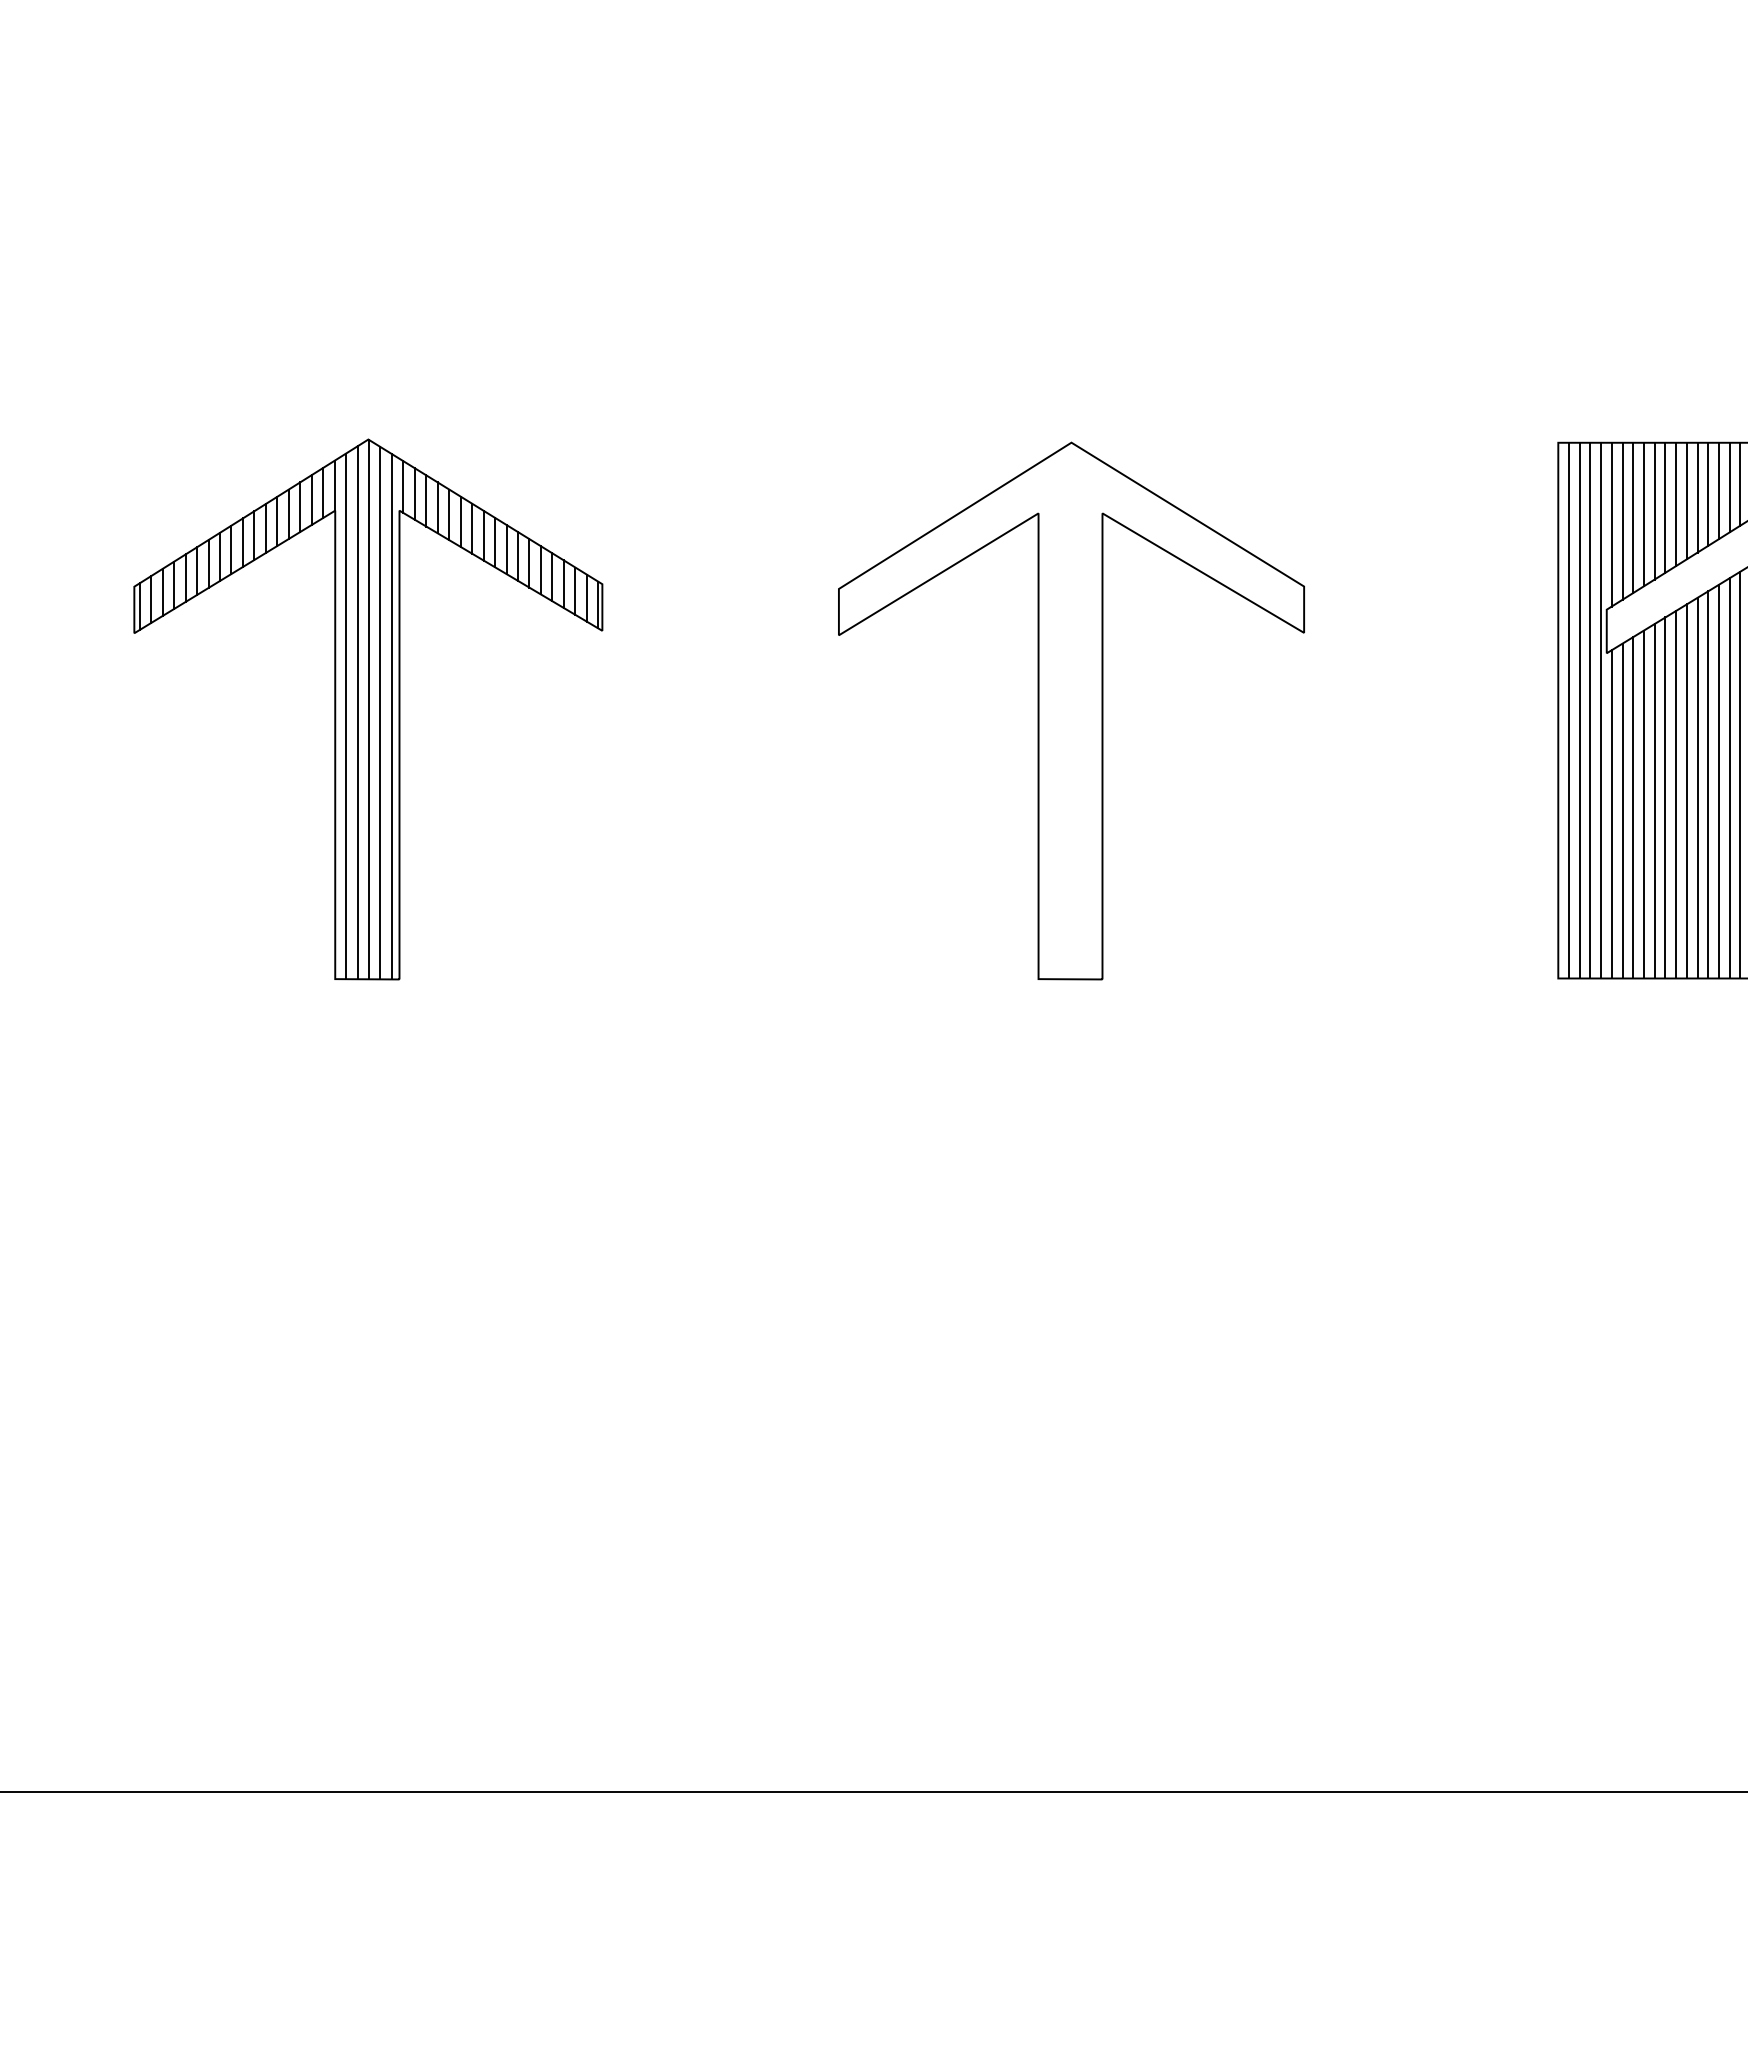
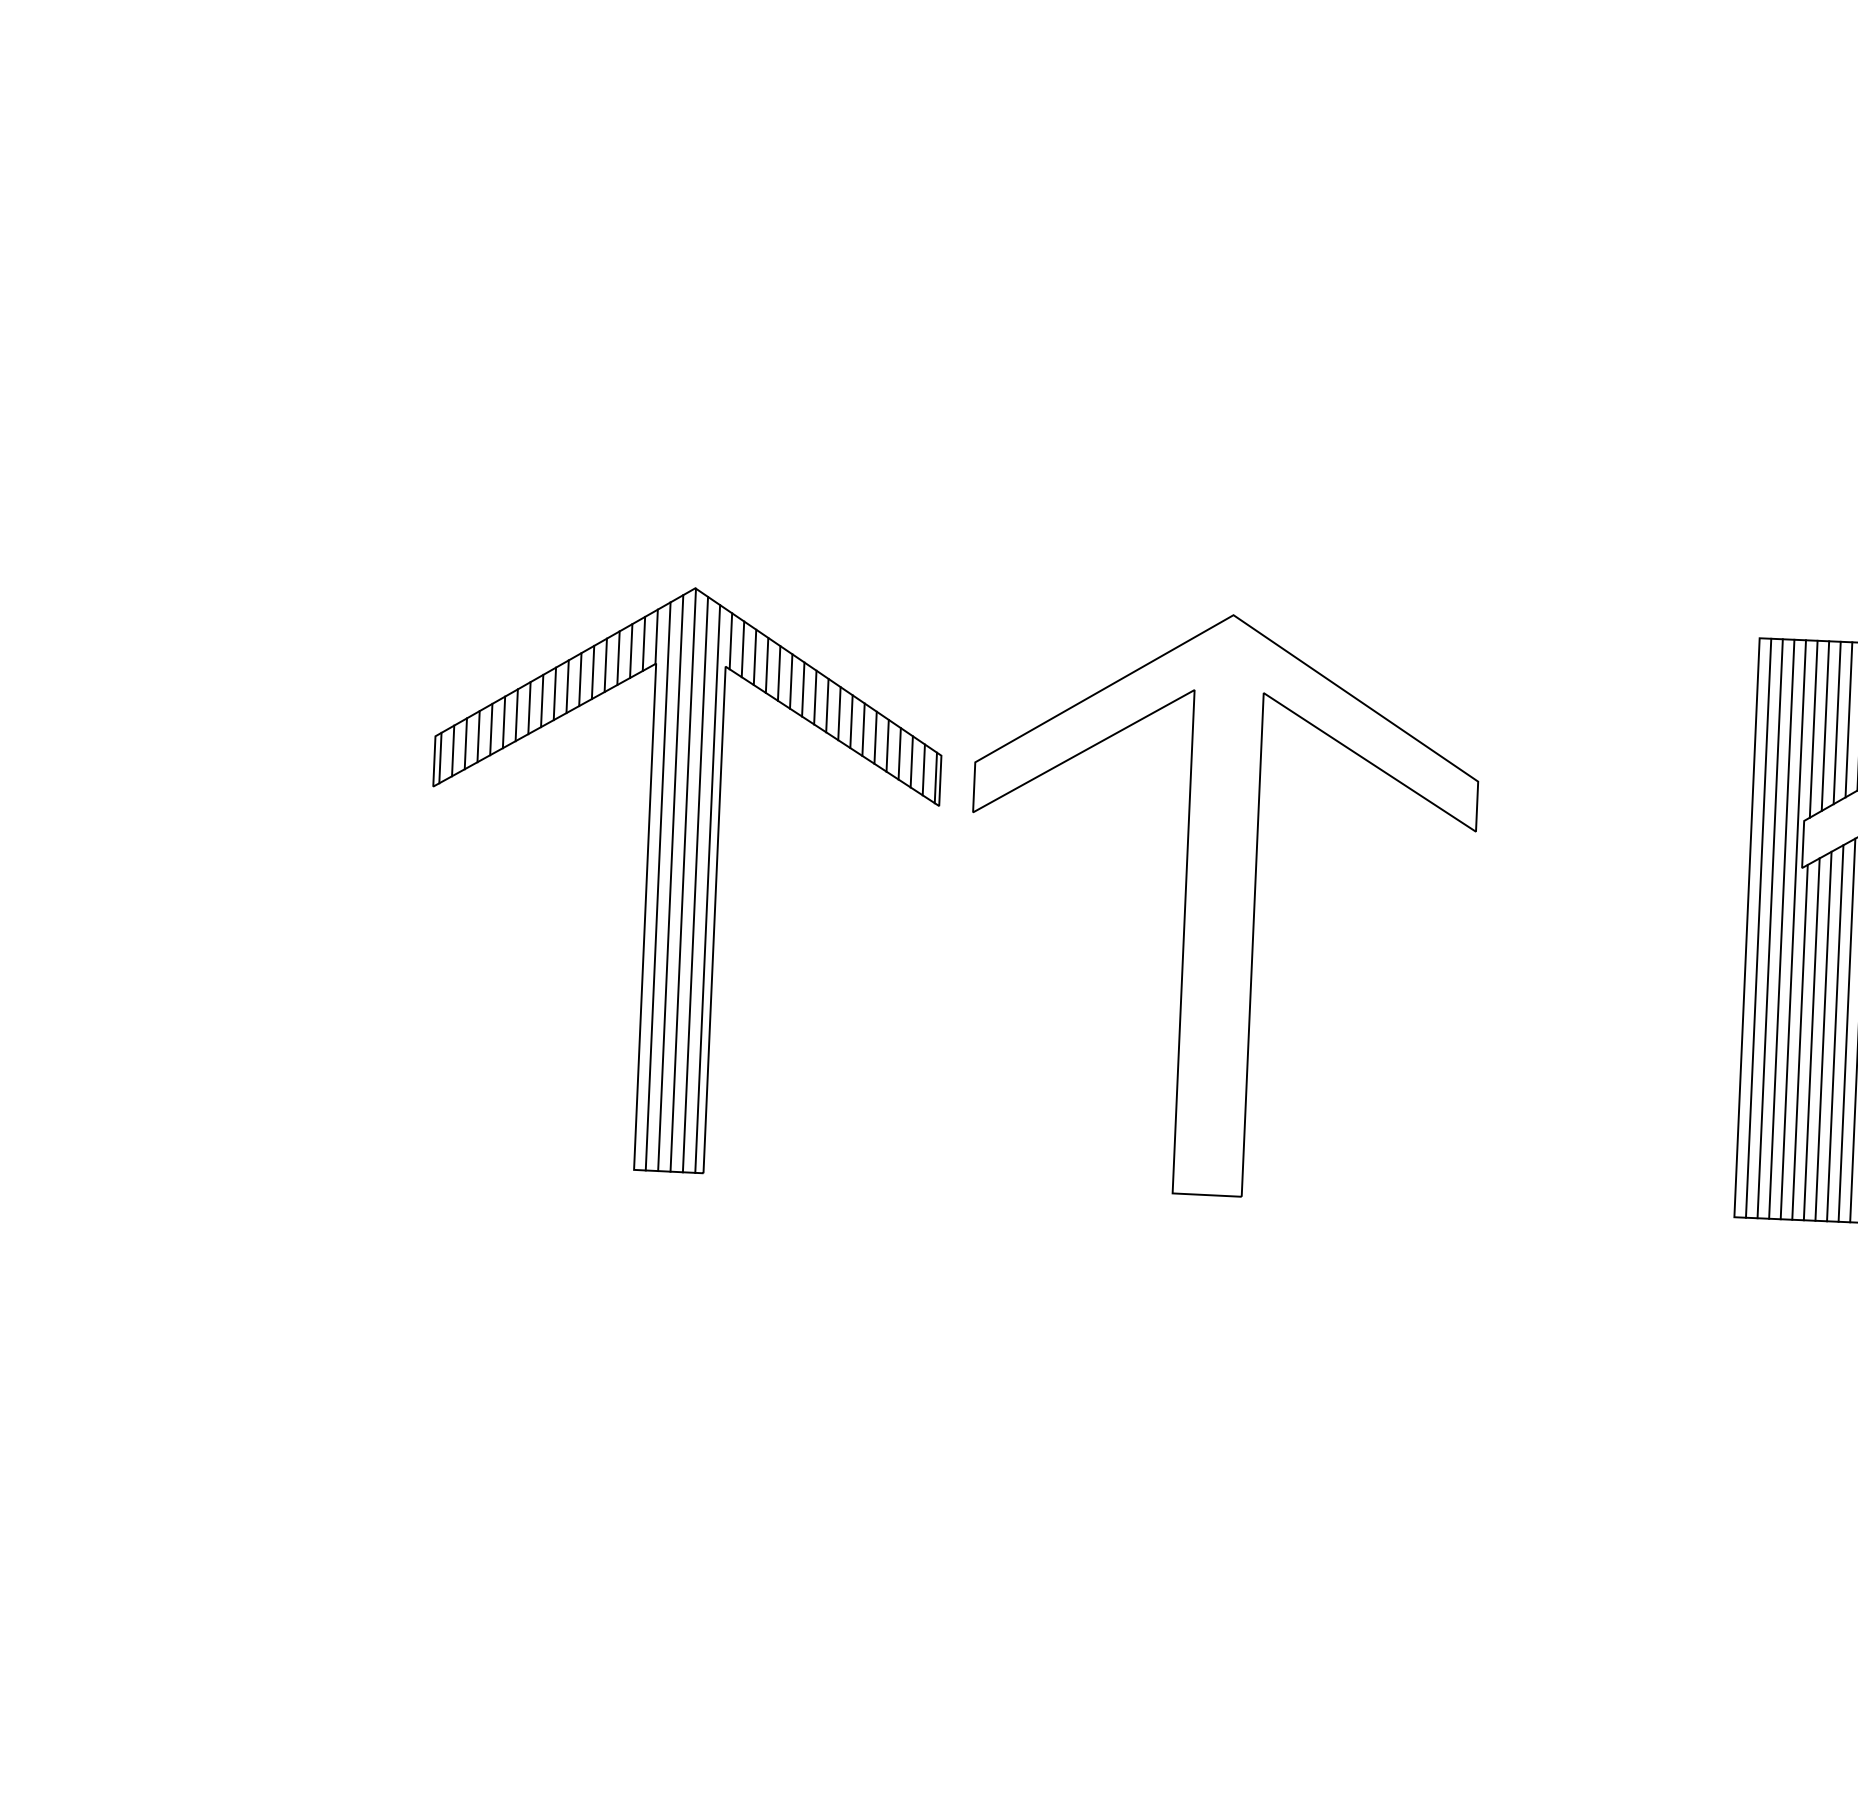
part: (368, 709) -> (682, 880), moved

